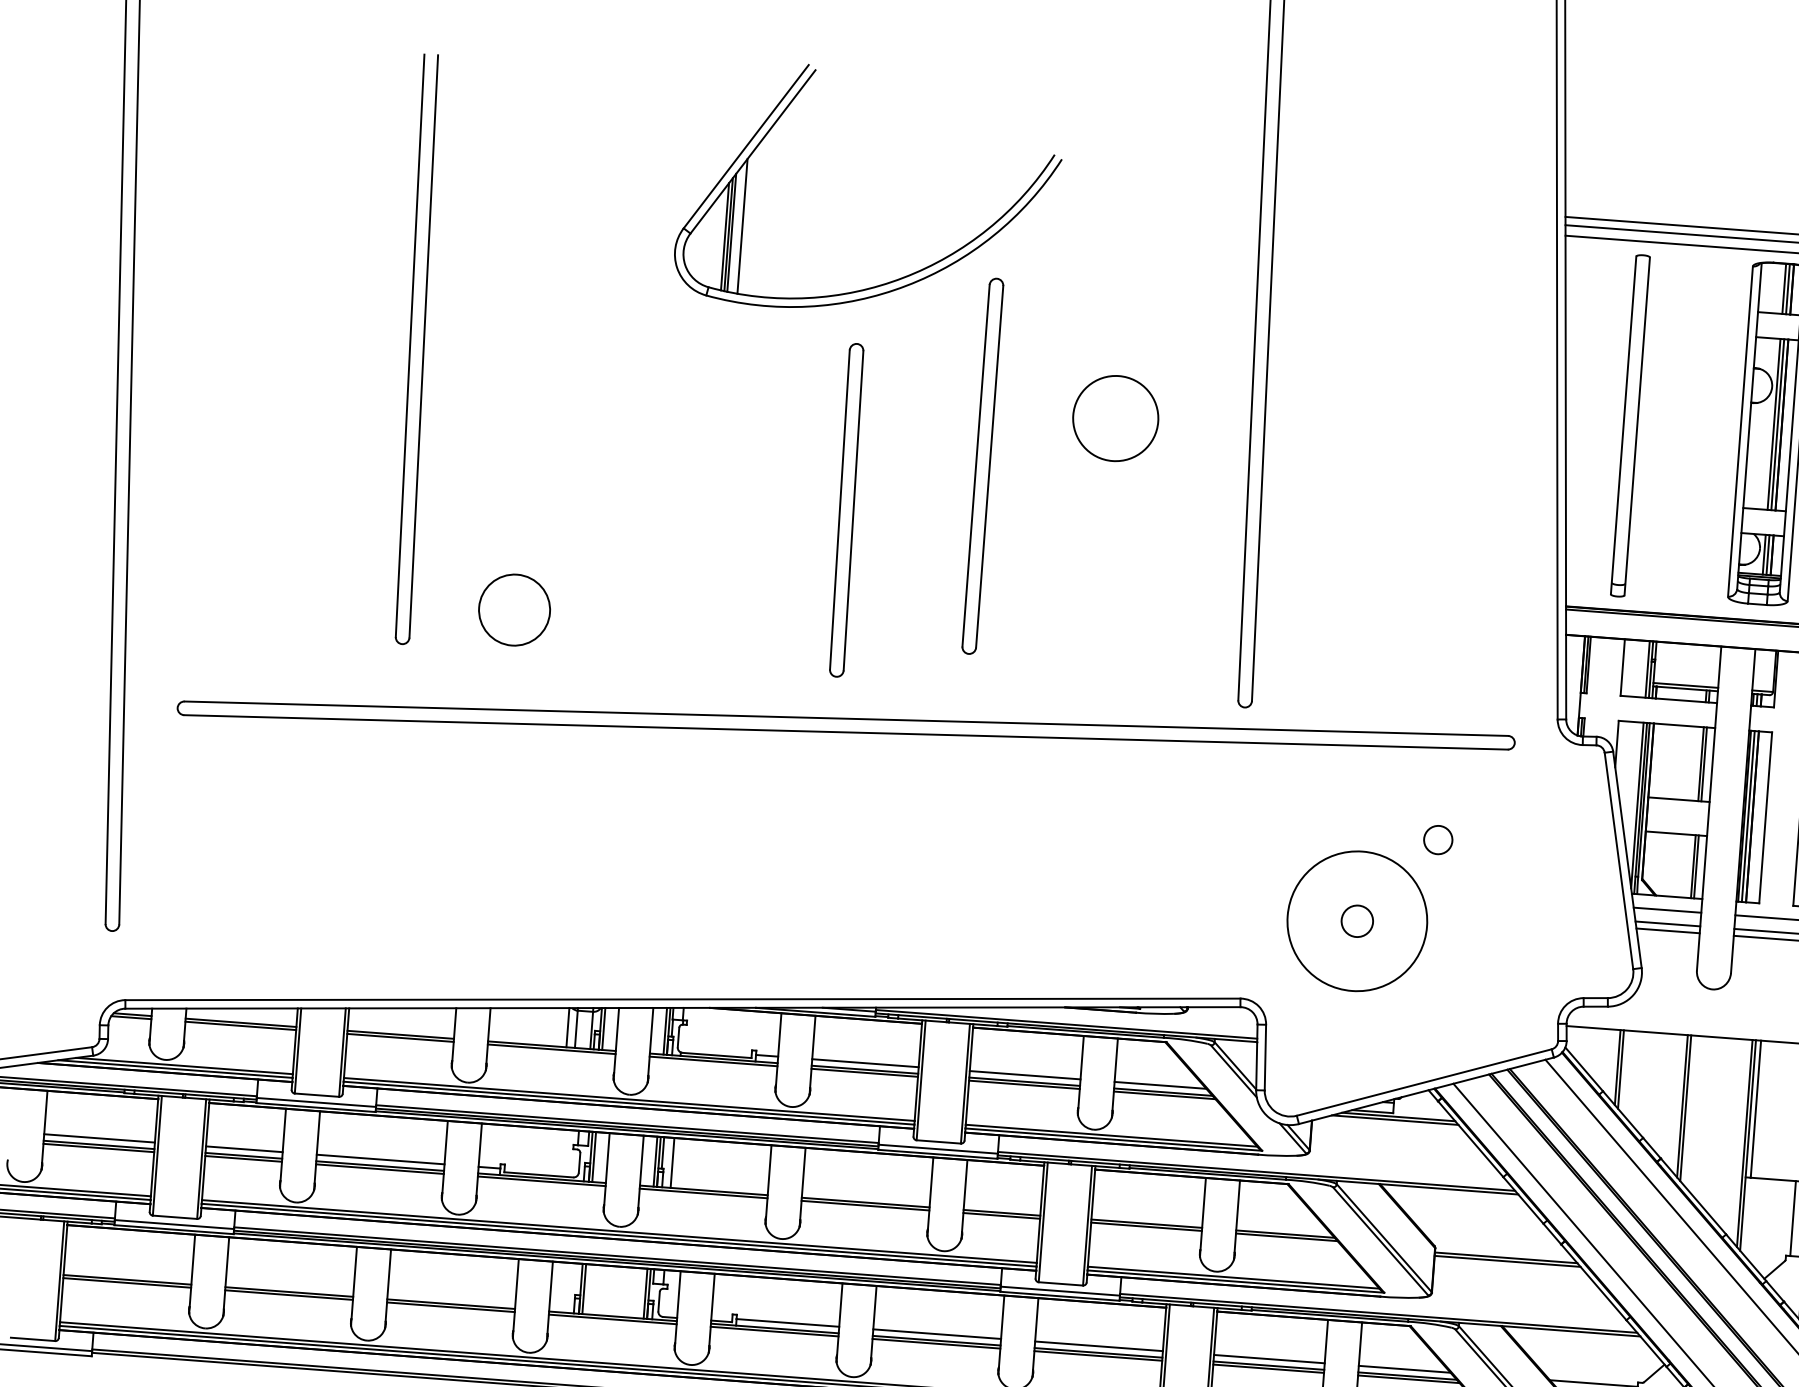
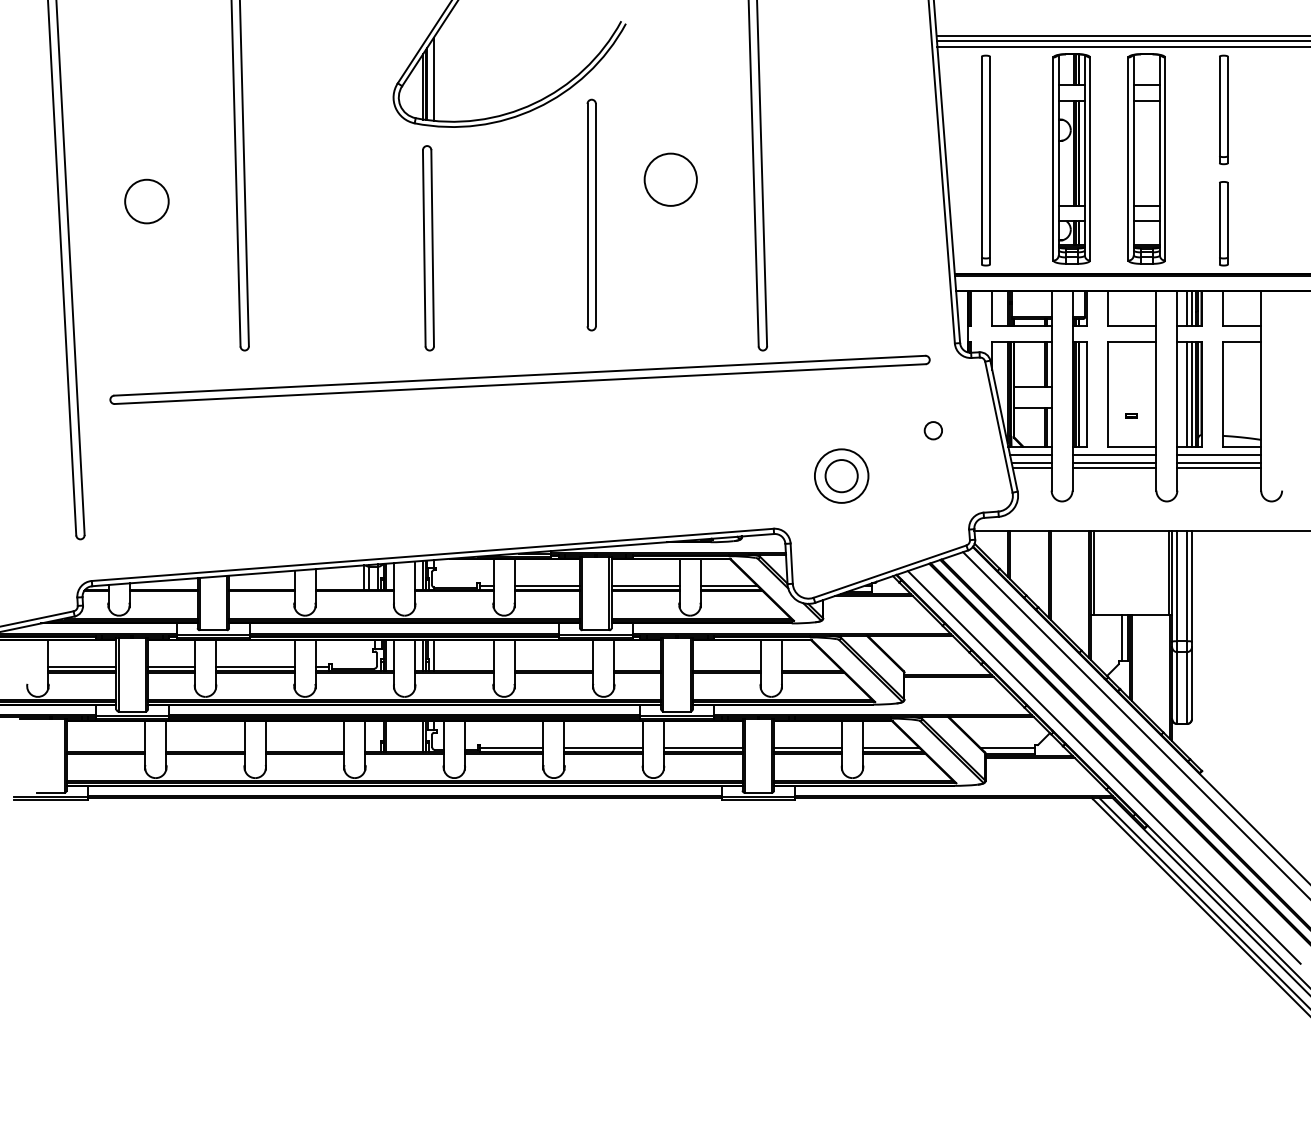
part: (846, 510) -> (428, 248), moved
circle: (513, 609) -> (146, 201), moved
circle: (1436, 839) -> (932, 430), moved
circle: (1357, 920) -> (841, 475), size x0.62
circle: (1357, 921) -> (841, 476), size x1.67

